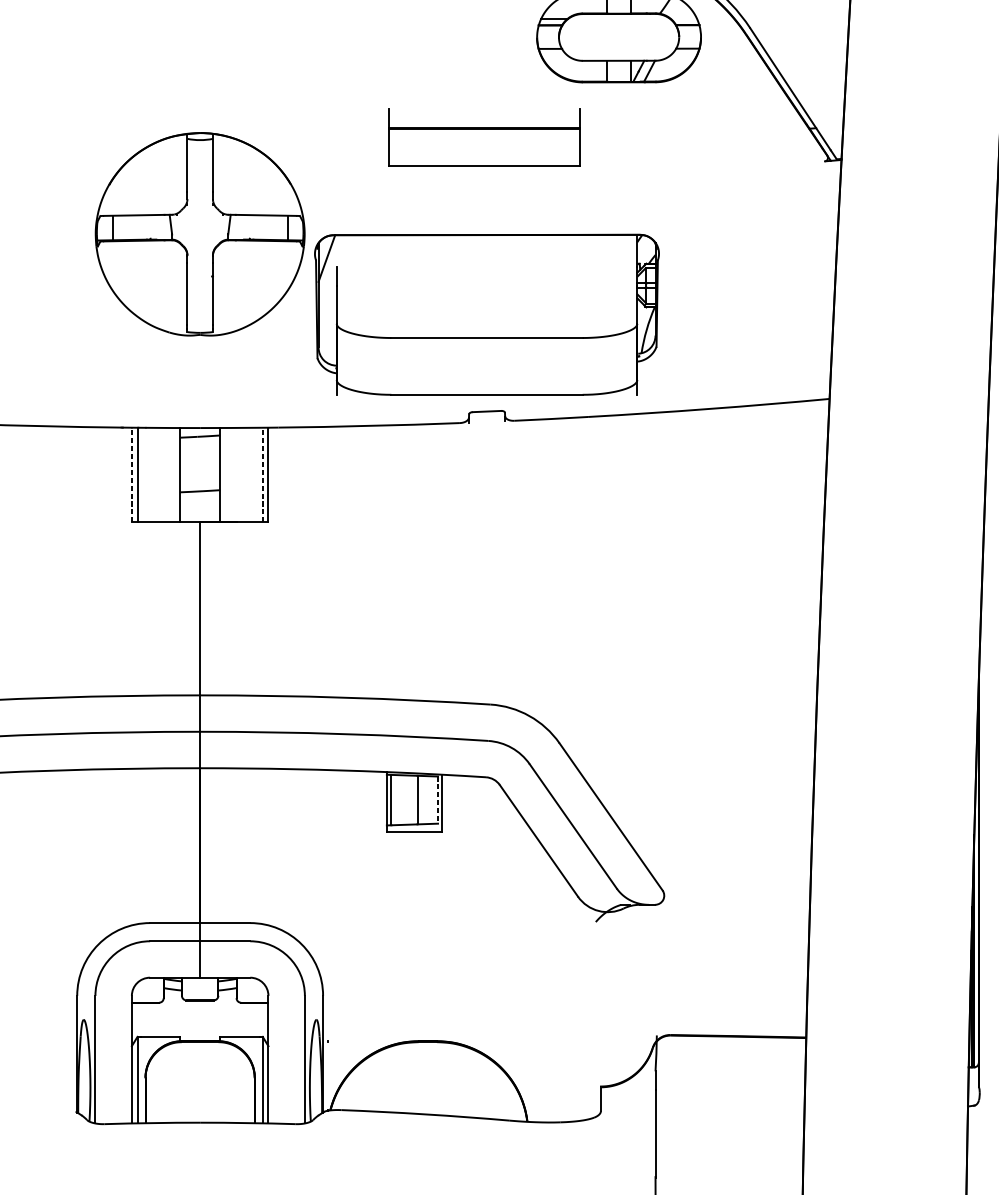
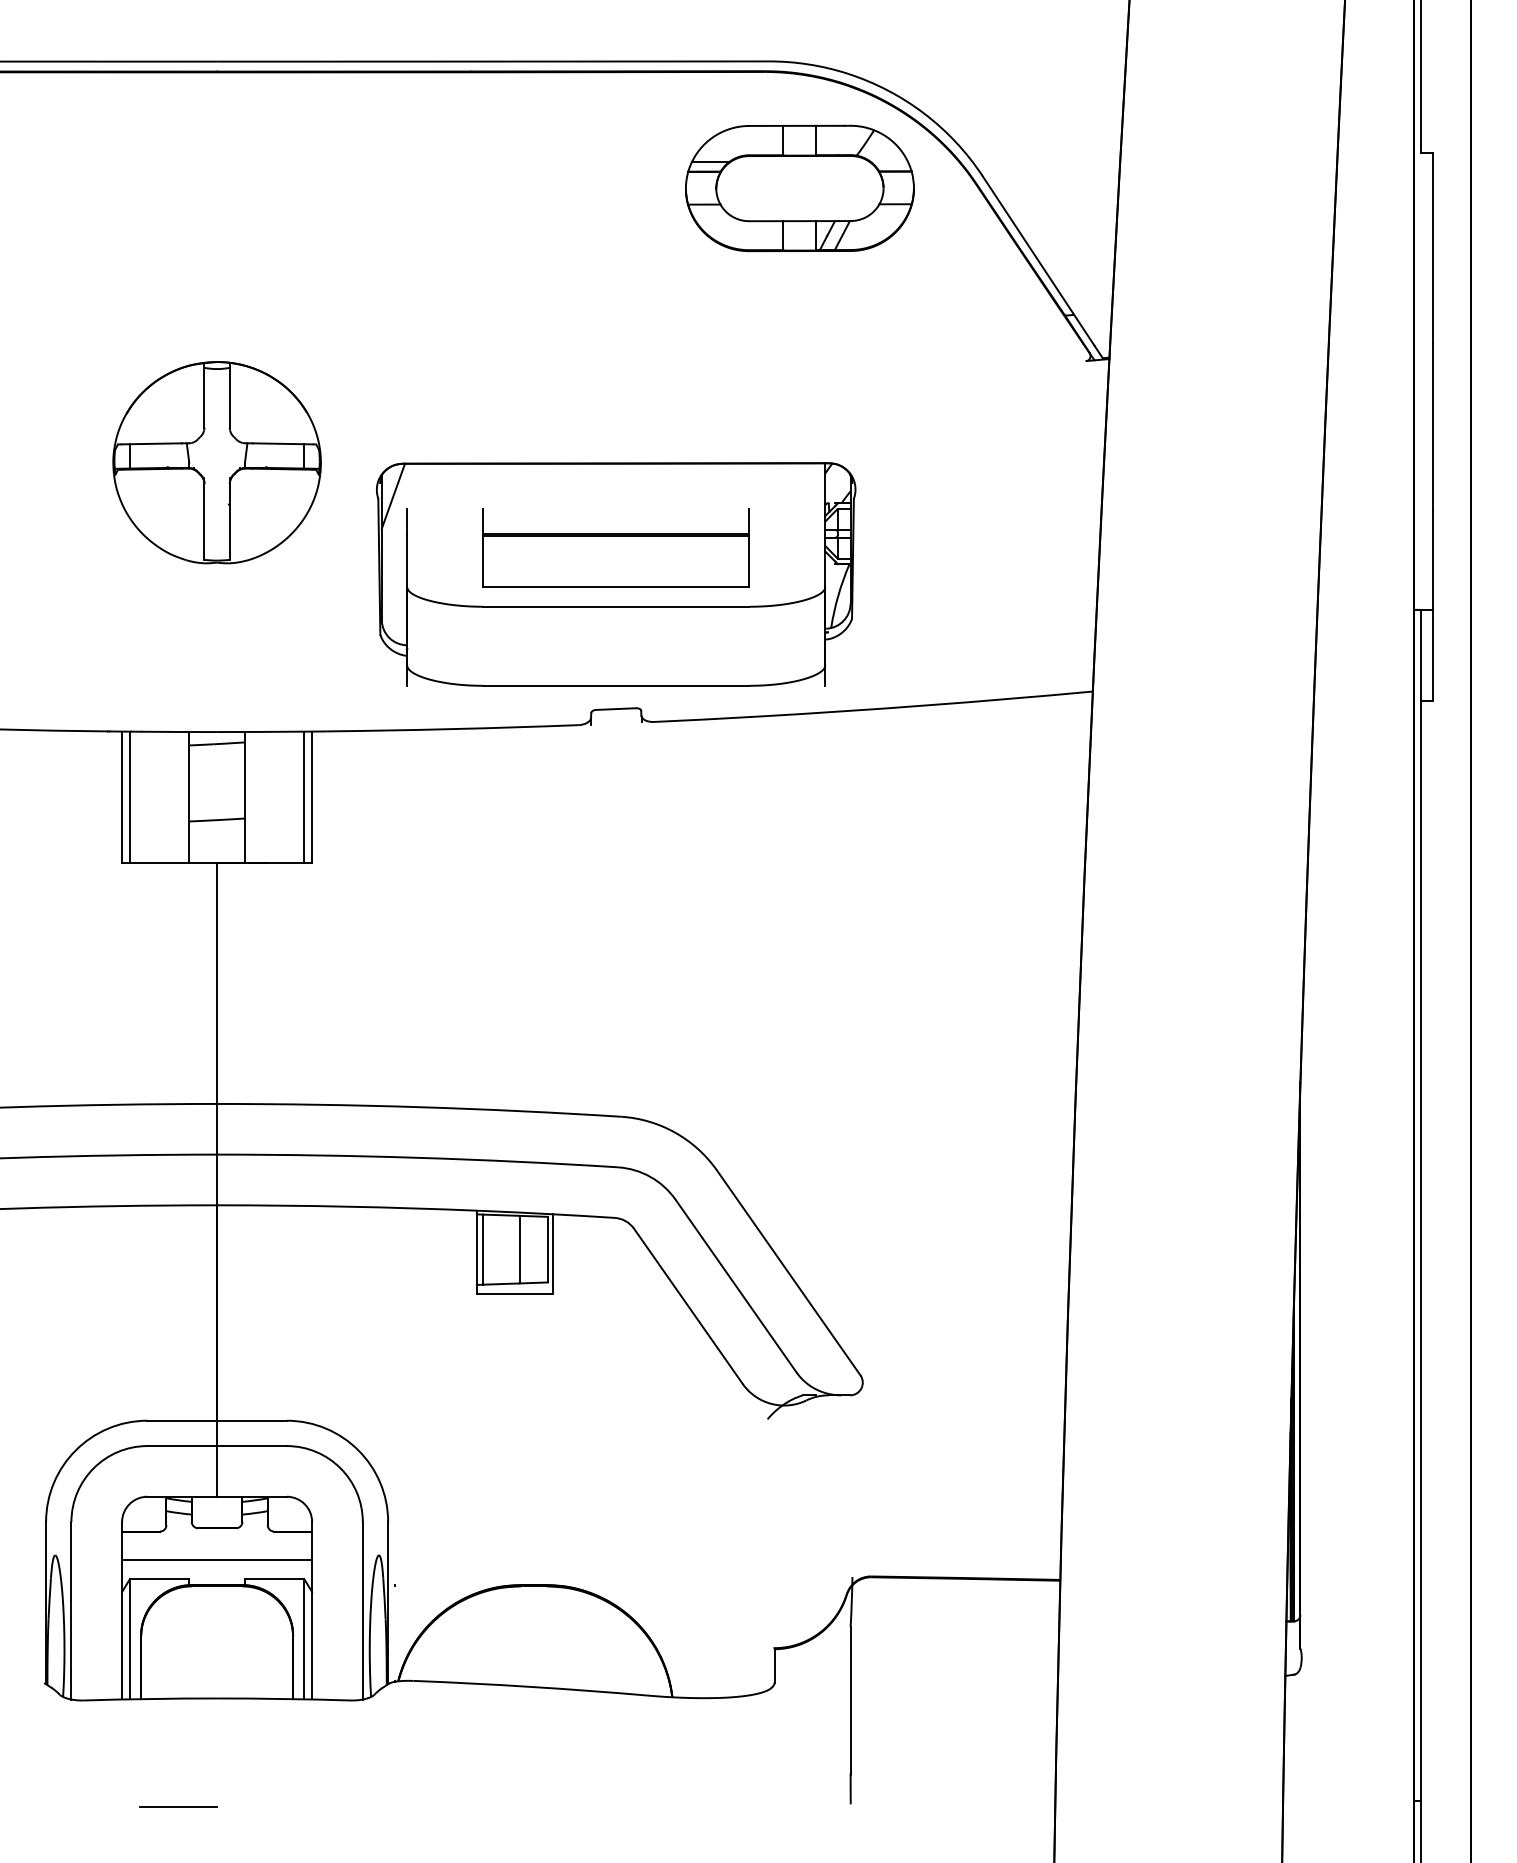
part: (483, 137) -> (615, 547), moved
part: (199, 234) -> (216, 462), size x0.71
line: (132, 475) -> (122, 797), dashed -> solid
line: (262, 475) -> (304, 797), dashed -> solid
line: (438, 799) -> (548, 1249), dashed -> solid
line: (200, 1023) -> (217, 1560), added

